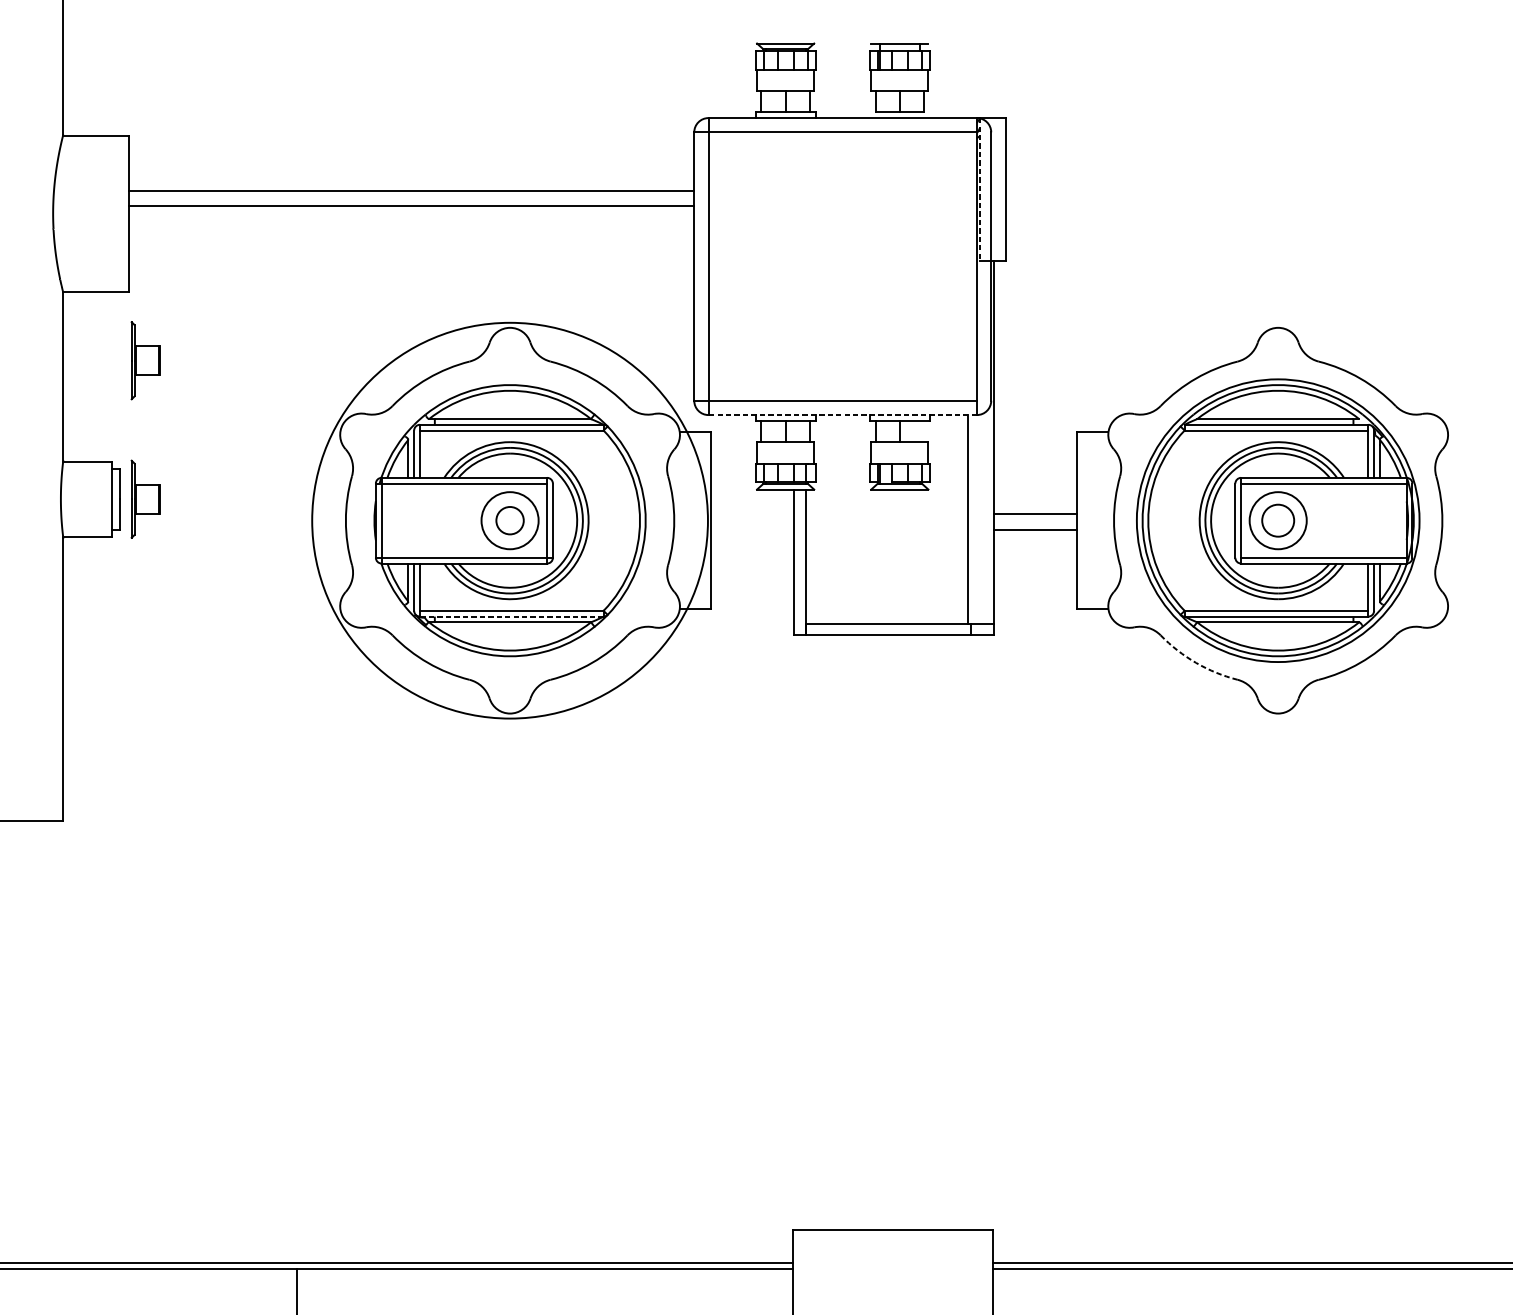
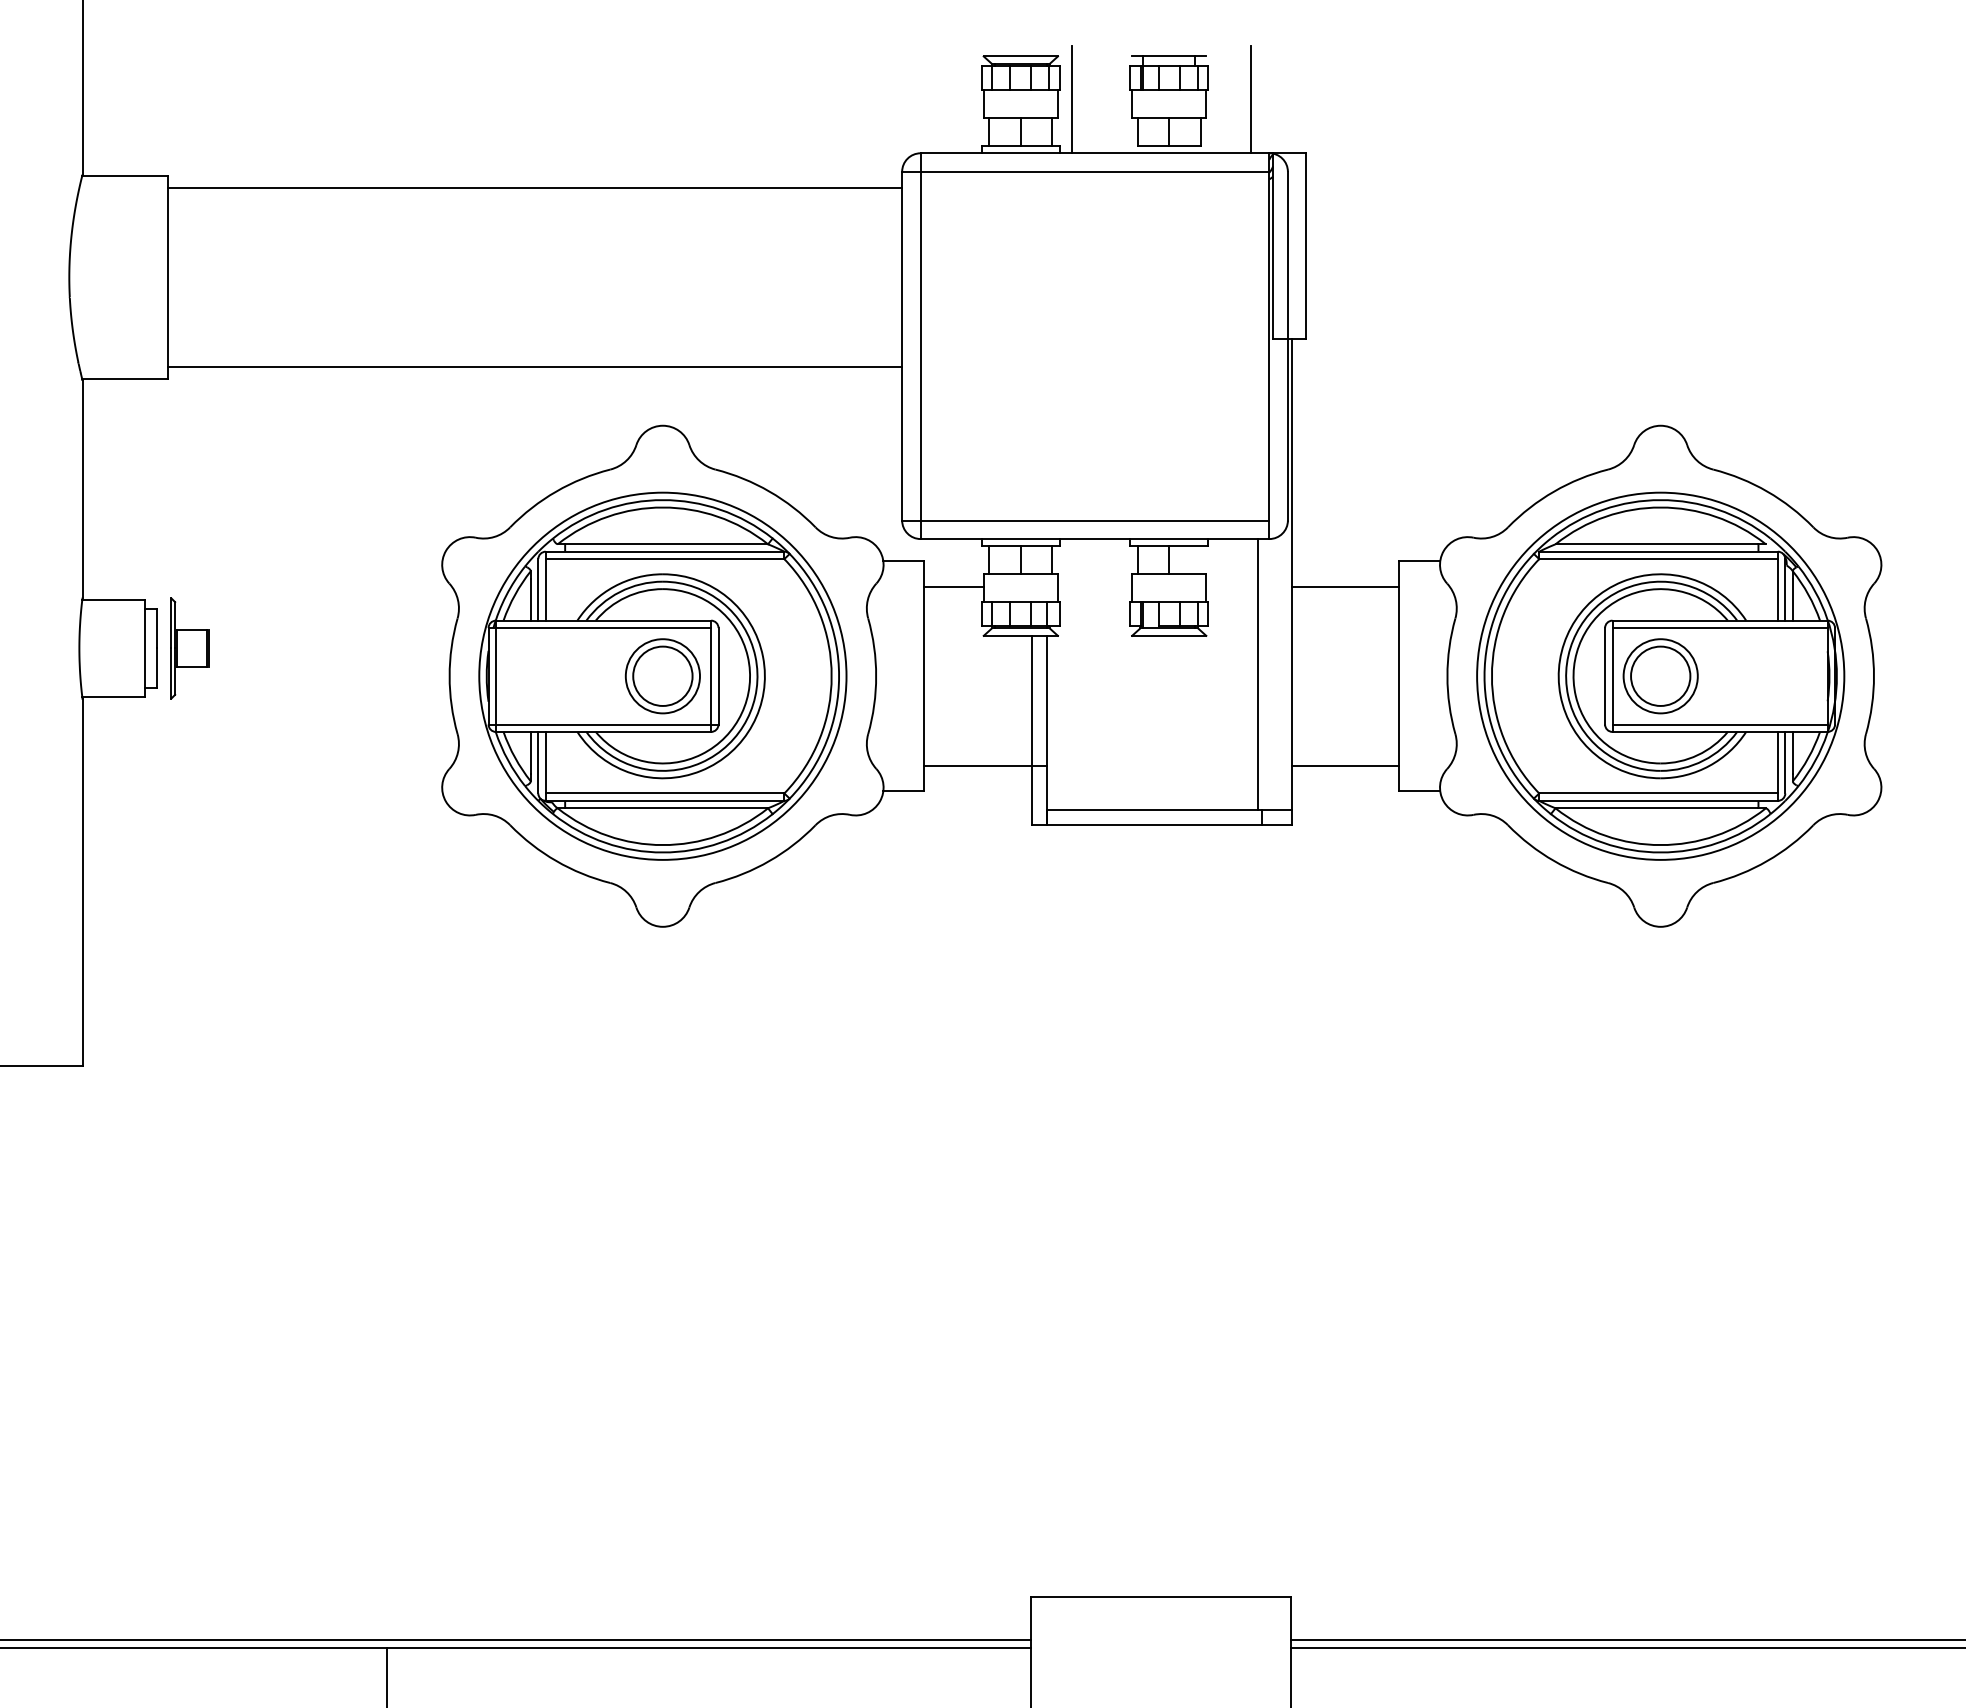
line: (825, 76) -> (1072, 99), added
line: (963, 76) -> (1251, 99), added
line: (980, 189) -> (1273, 246), dashed -> solid
line: (411, 190) -> (534, 187), moved
line: (411, 206) -> (534, 367), moved
part: (145, 360) -> (189, 468), removed
line: (842, 415) -> (1094, 539), dashed -> solid
line: (733, 451) -> (953, 586), added
line: (1035, 513) -> (1345, 586), moved
circle: (509, 520) -> (662, 675), size x0.71
circle: (509, 520) -> (662, 675), size x1.67
circle: (1278, 520) -> (1660, 675), size x1.43
line: (1035, 530) -> (1345, 765), moved
line: (758, 589) -> (985, 765), added
line: (511, 616) -> (664, 800), dashed -> solid
arc: (1196, 663) -> (1554, 861), dashed -> solid

